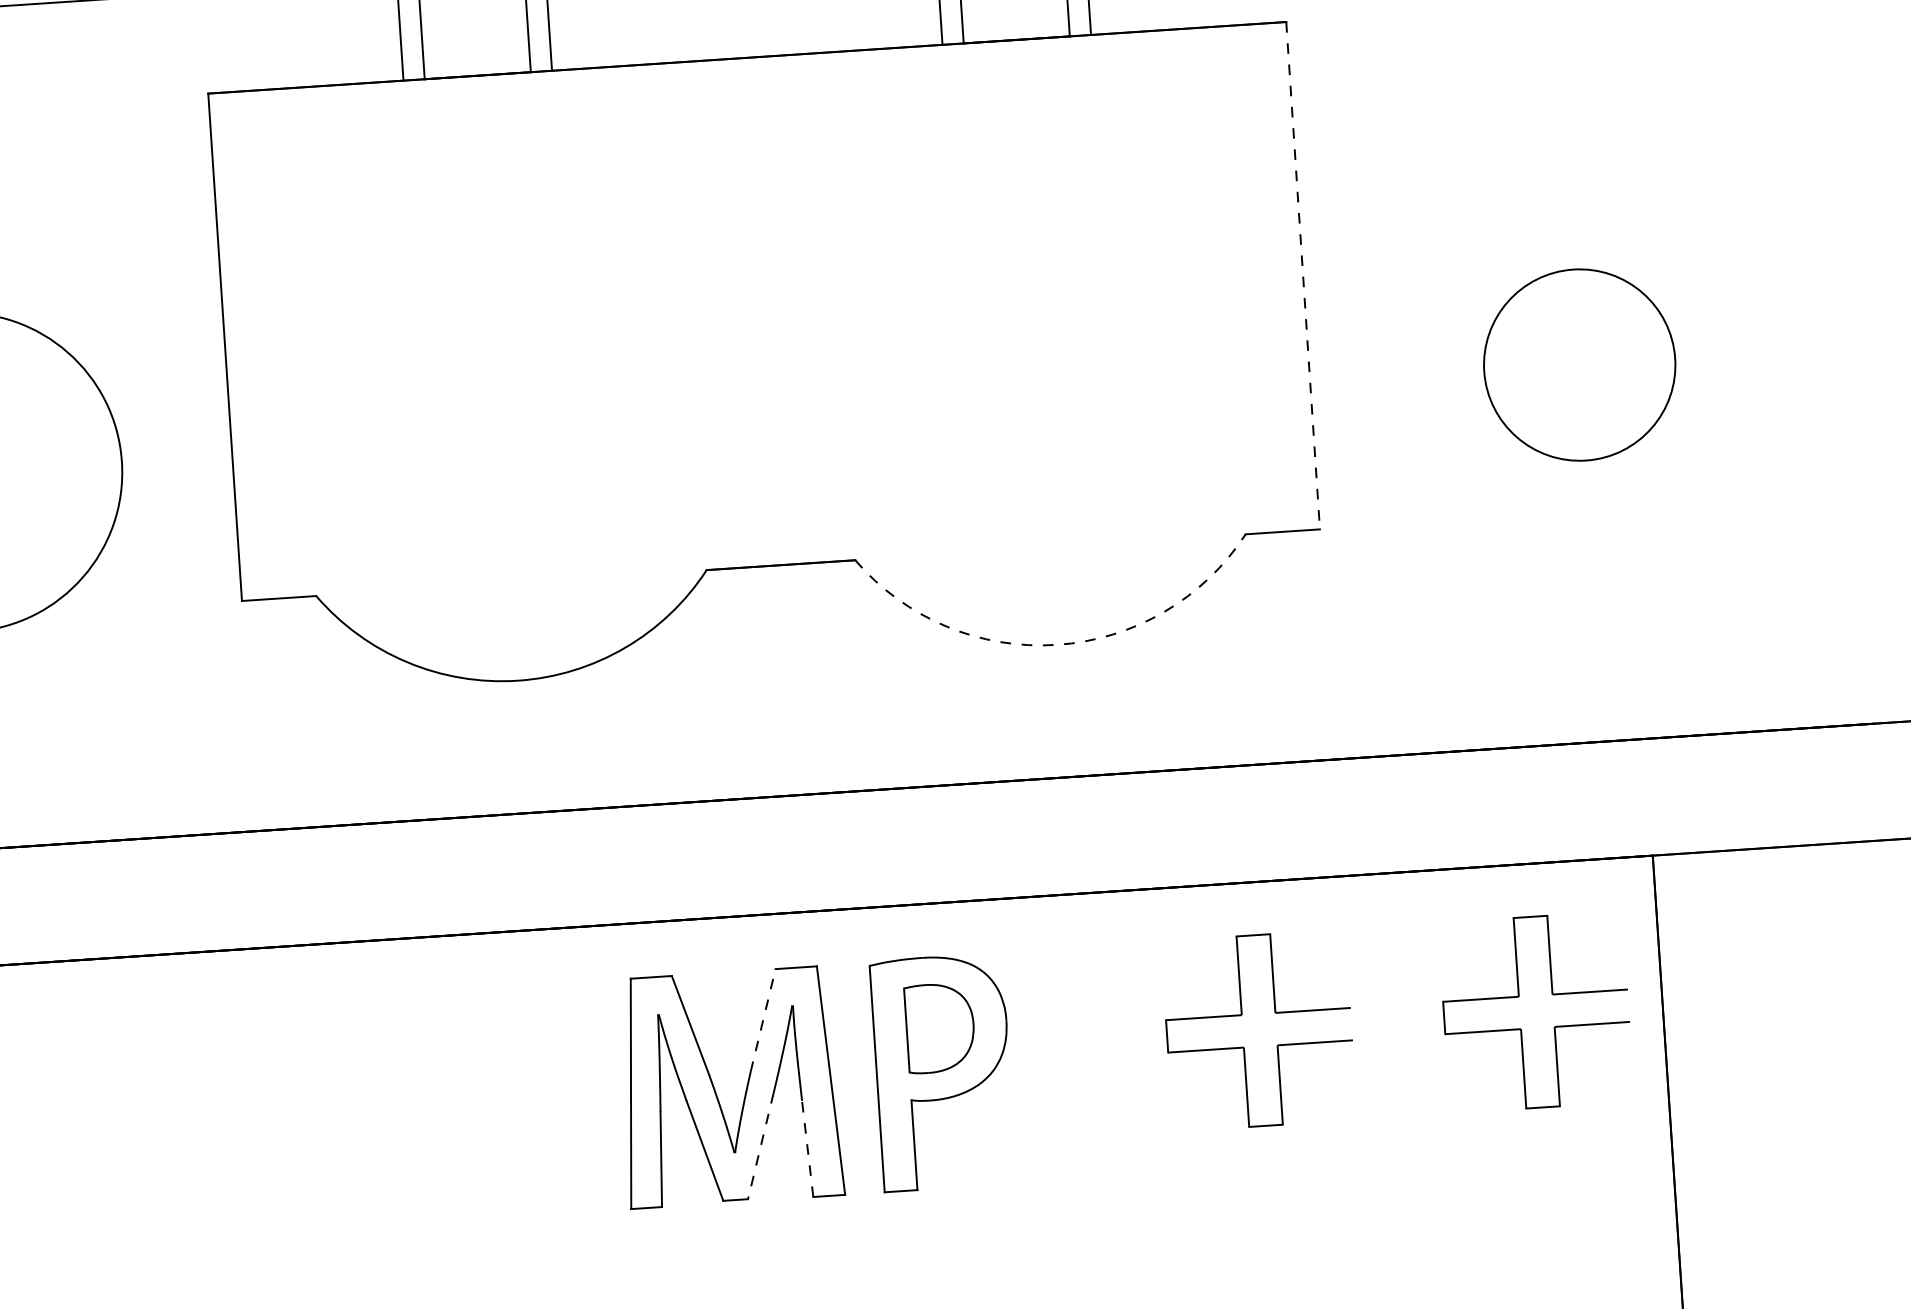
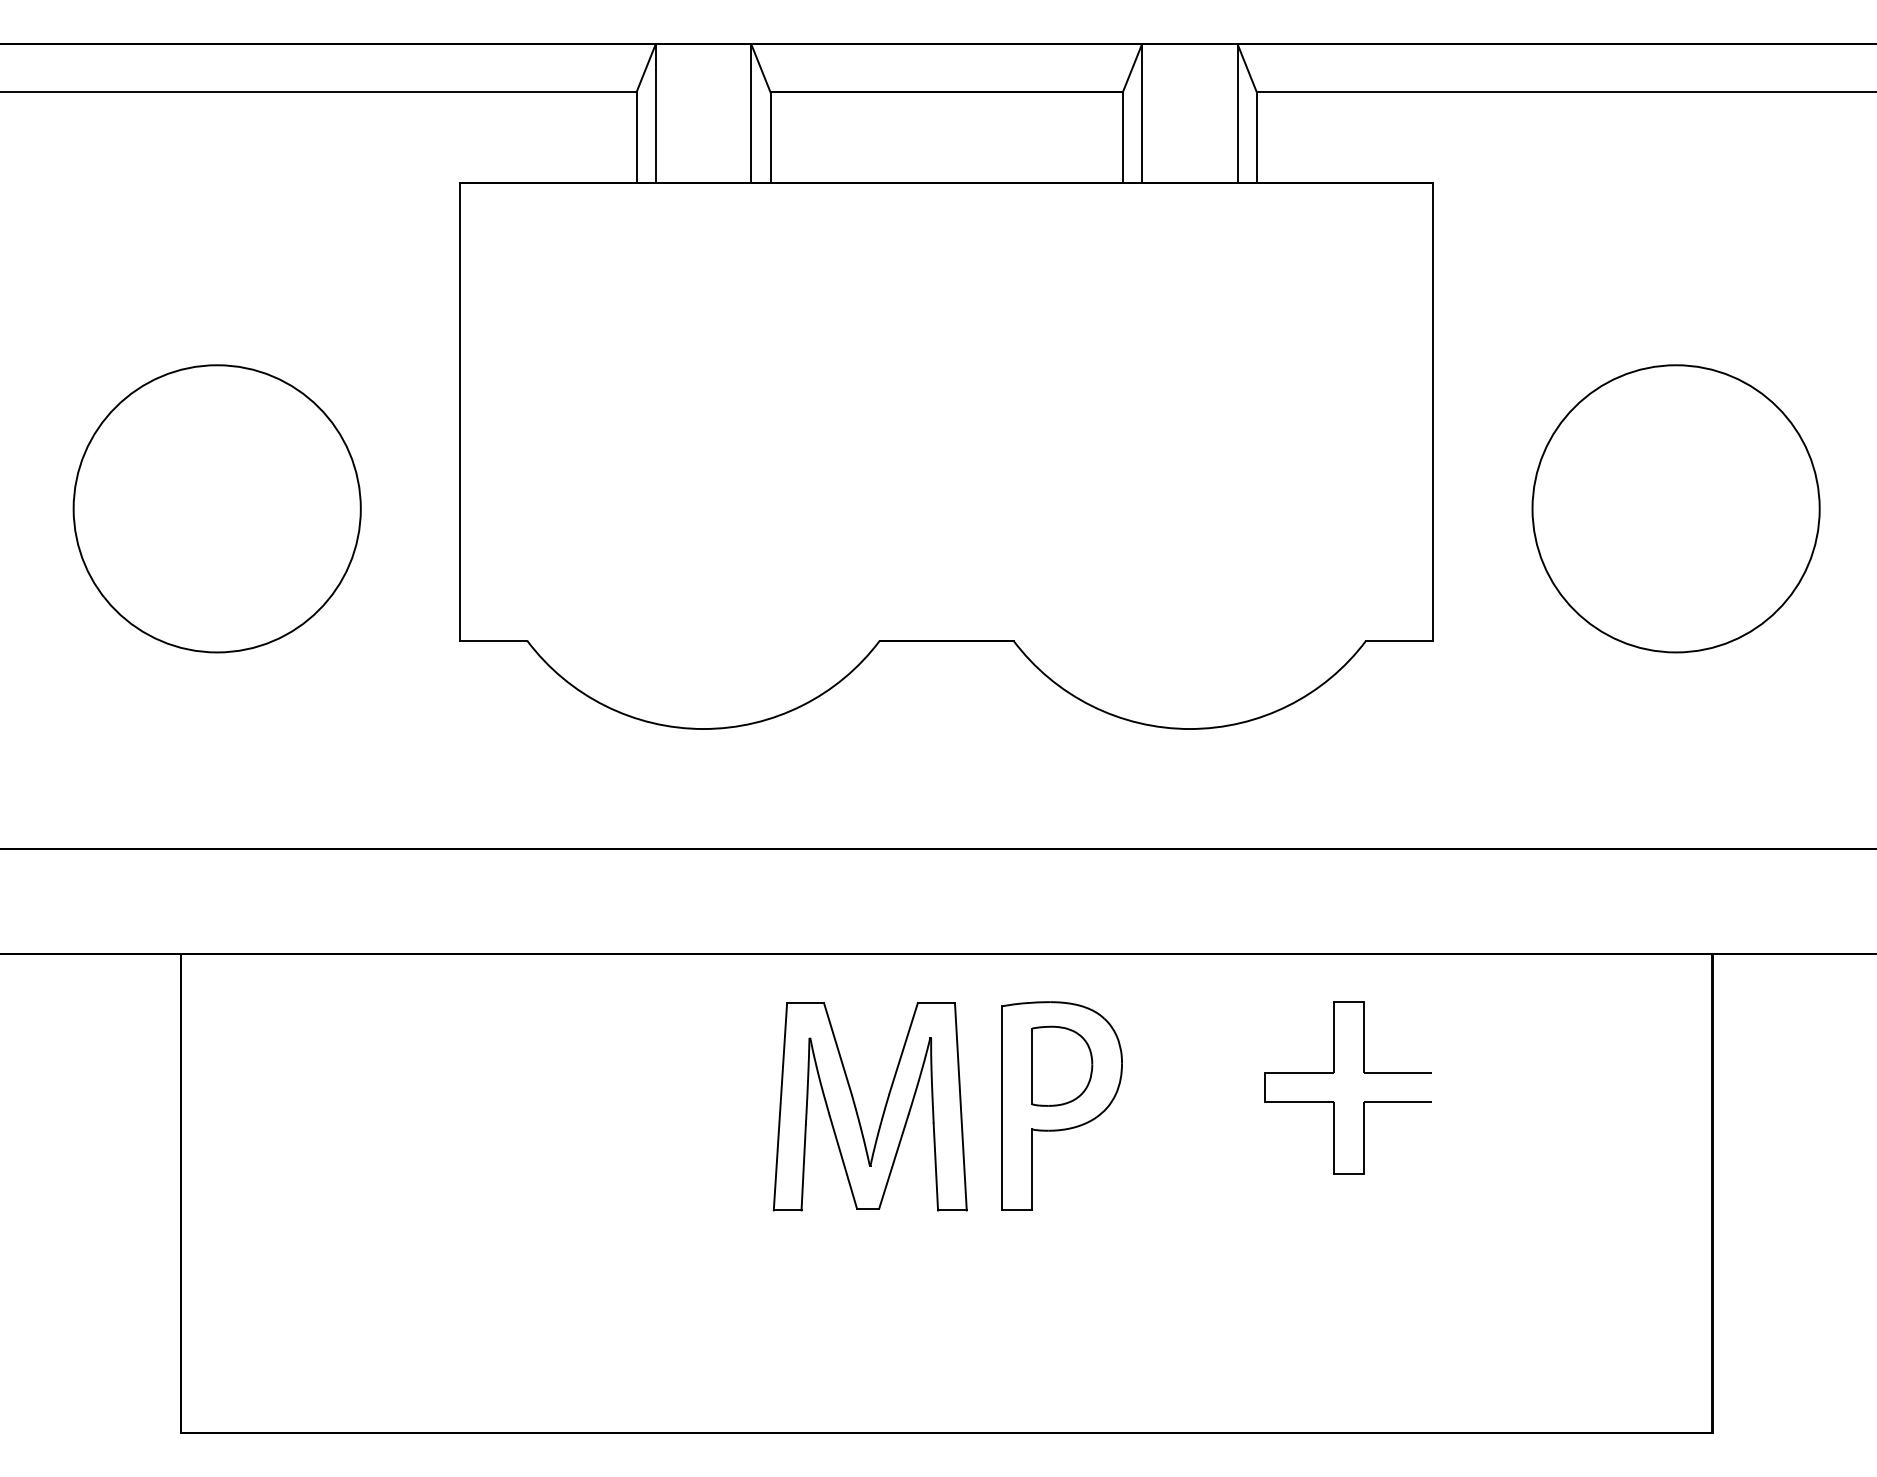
line: (1302, 276) -> (1432, 412), dashed -> solid
circle: (1579, 364) -> (1675, 508), size x1.67
arc: (1056, 645) -> (1189, 729), dashed -> solid
part: (1518, 997) -> (1583, 1073), removed
line: (763, 1020) -> (903, 1048), dashed -> solid
line: (760, 1147) -> (893, 1162), dashed -> solid
line: (807, 1148) -> (935, 1166), dashed -> solid

